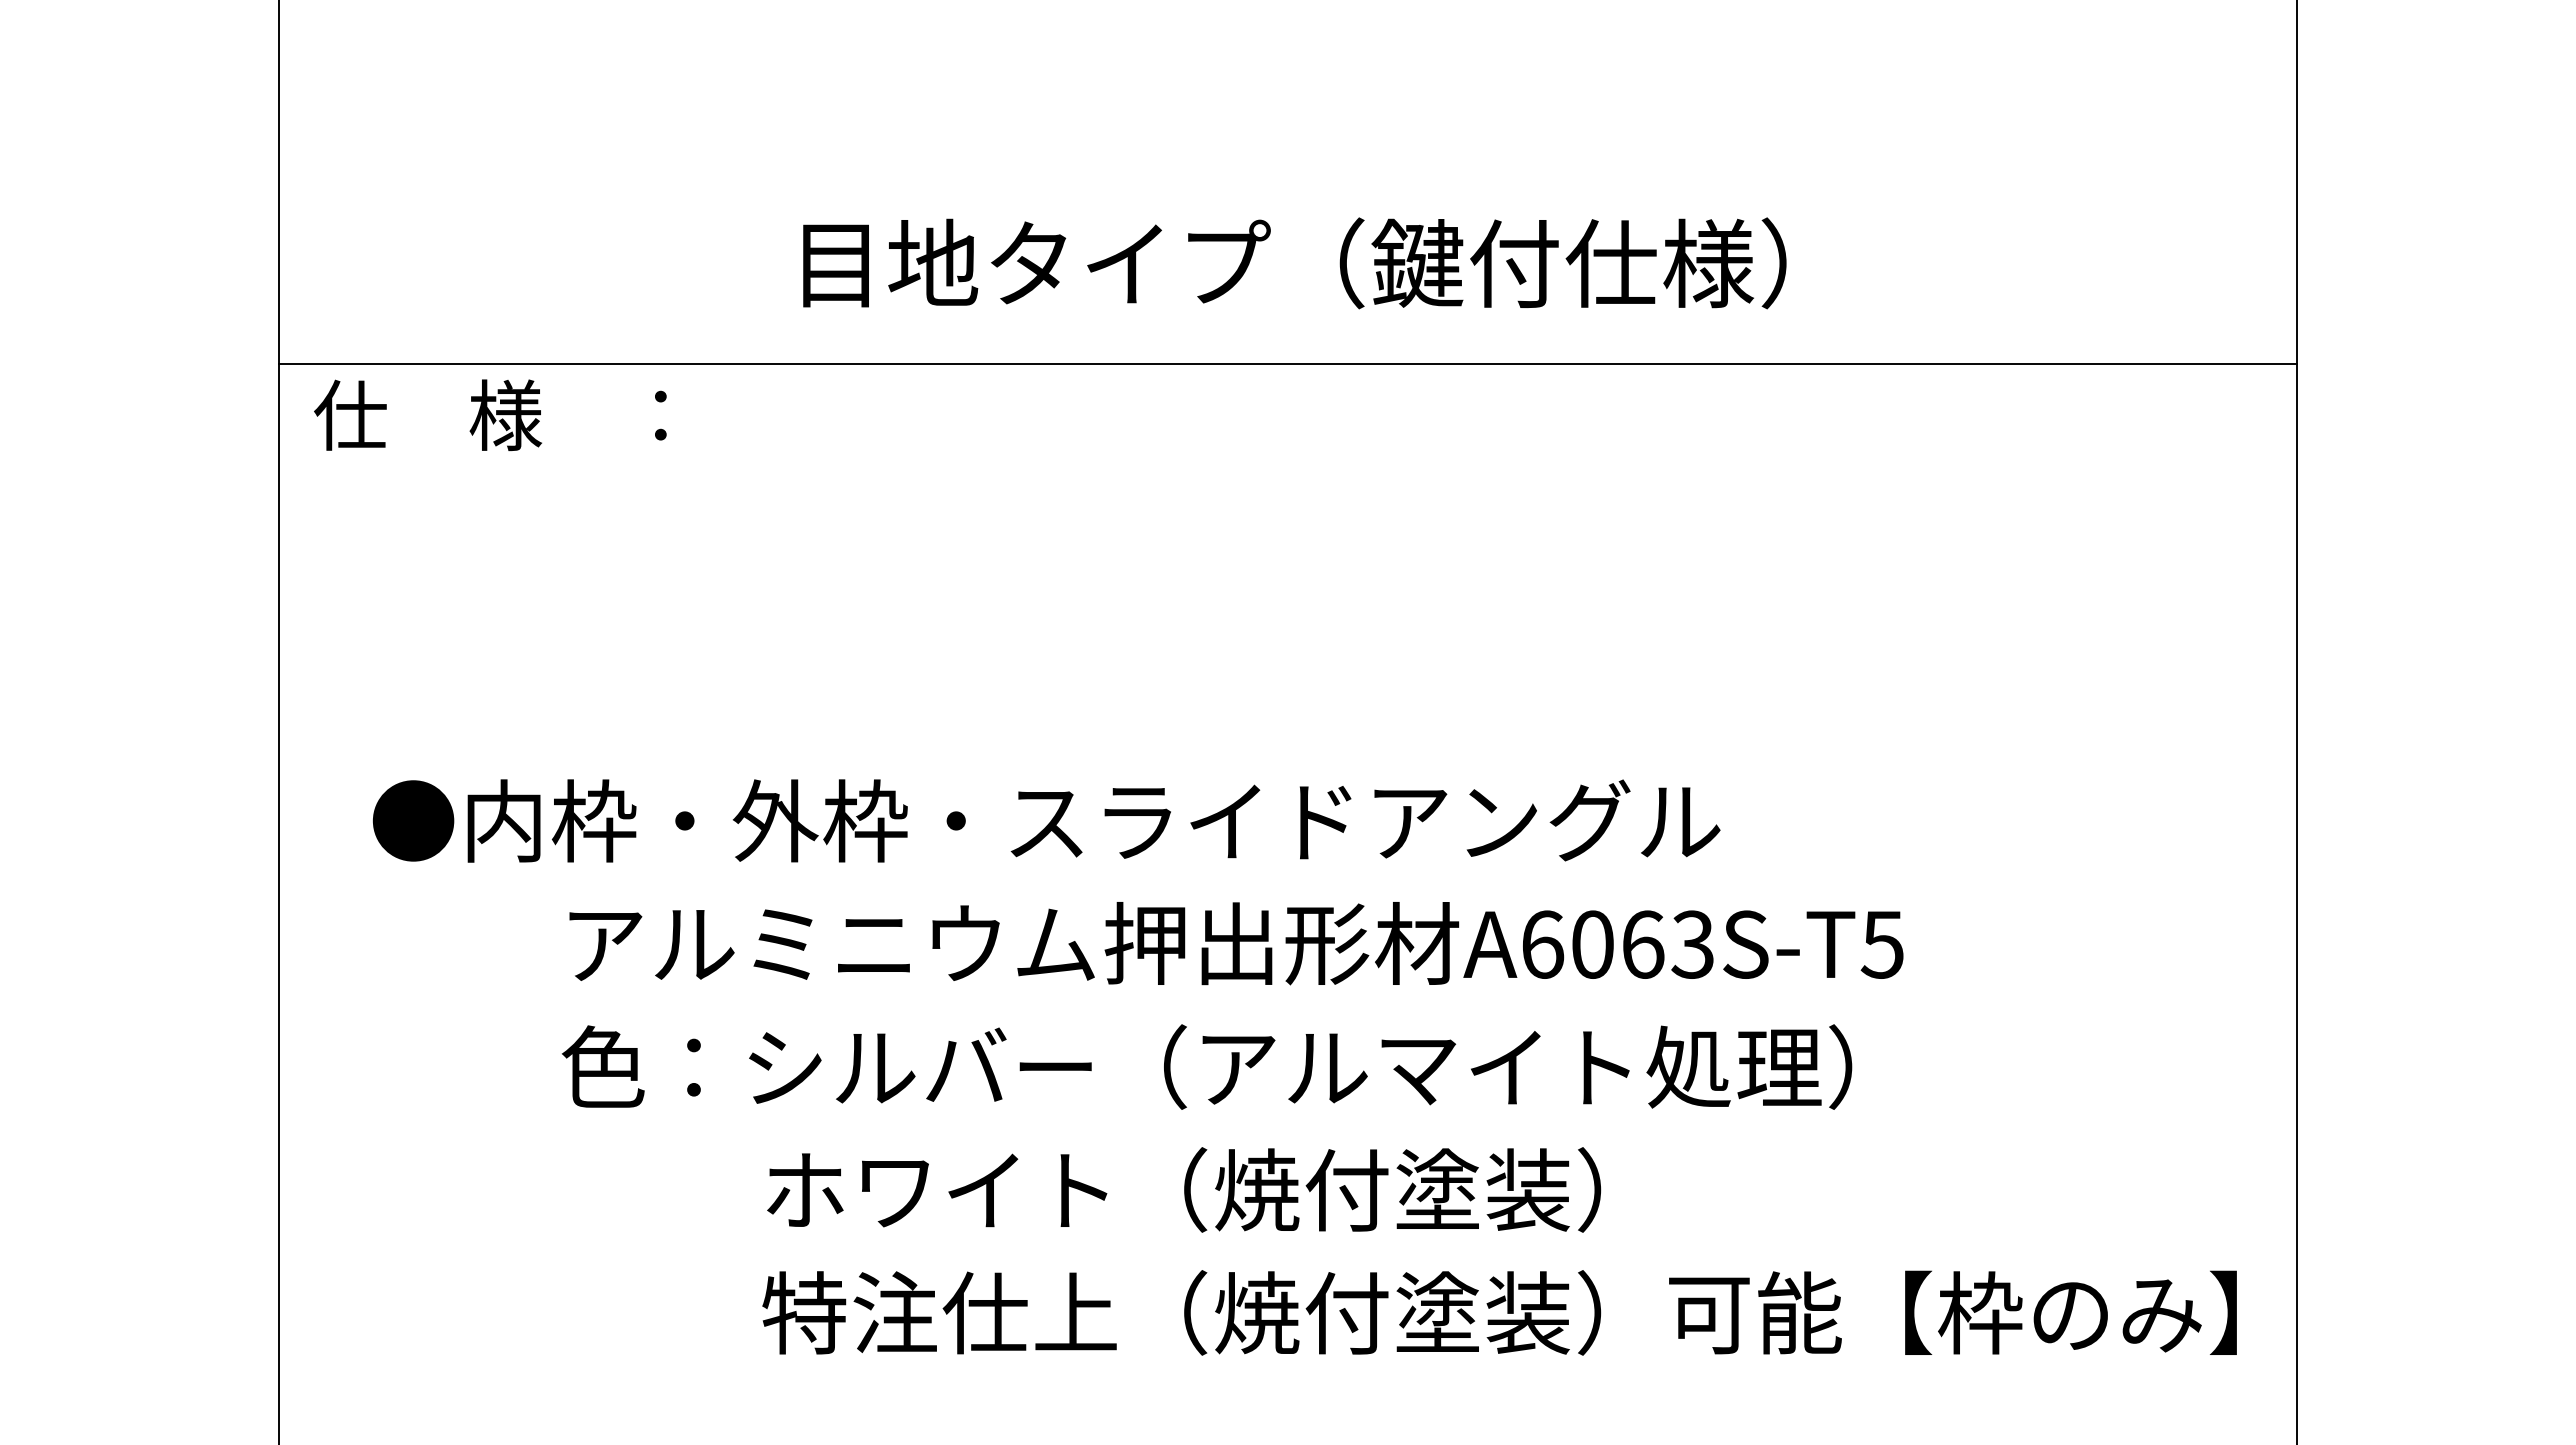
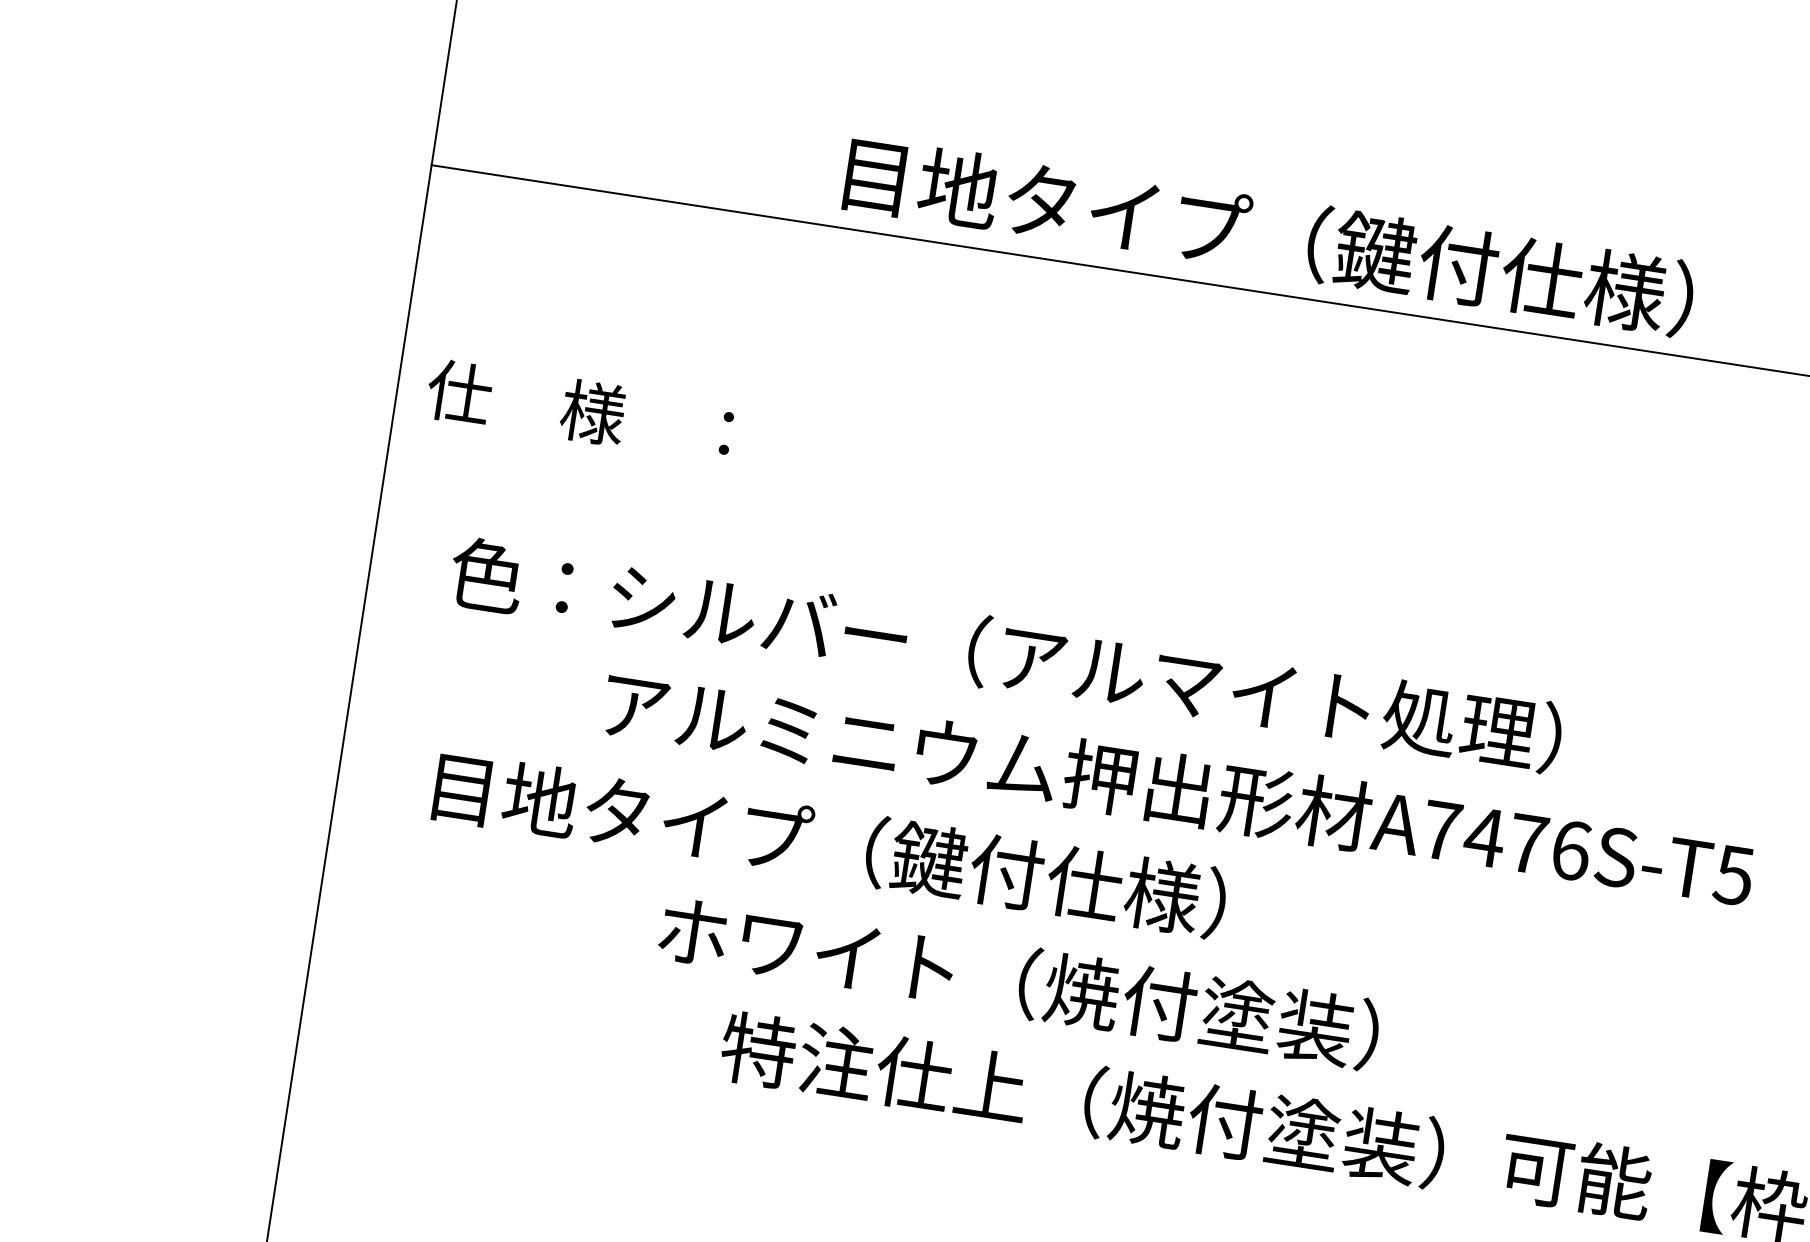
text: (1294, 263) -> (1269, 236), moved
text: (490, 414) -> (580, 410), moved
text: (1045, 820) -> (1030, 658), ●内枠・外枠・スライドアングル -> 色：シルバー（アルマイト処理）
text: (1618, 944) -> (1506, 840), A6063S-T5 -> A7476S-T5
text: (1121, 1066) -> (1063, 880), 色：シルバー（アルマイト処理） -> 目地タイプ（鍵付仕様）
text: (1184, 1189) -> (1019, 981), moved

